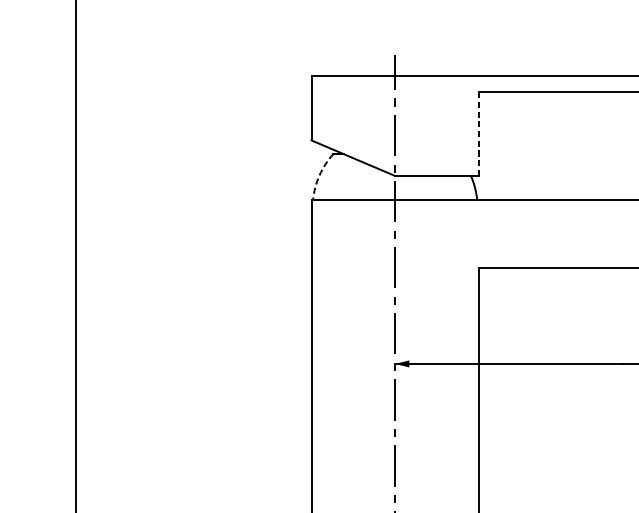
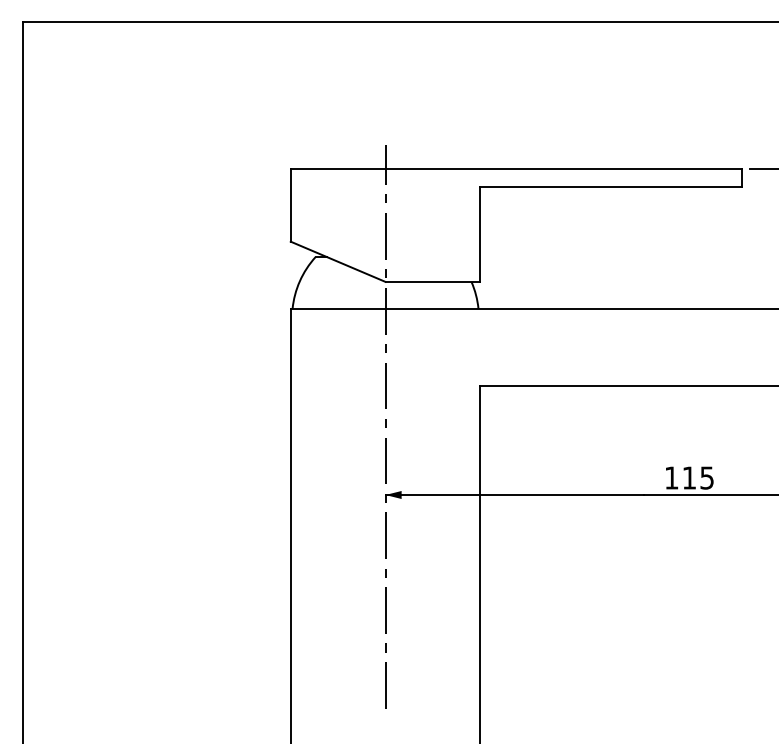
line: (478, 134) -> (480, 234), dashed -> solid
arc: (319, 175) -> (299, 281), dashed -> solid

